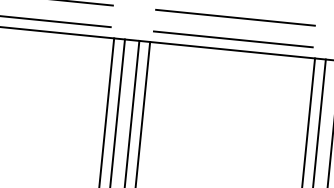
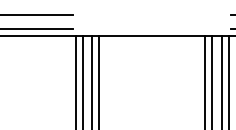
line: (234, 17) -> (151, 14), removed
line: (232, 38) -> (151, 28), removed

